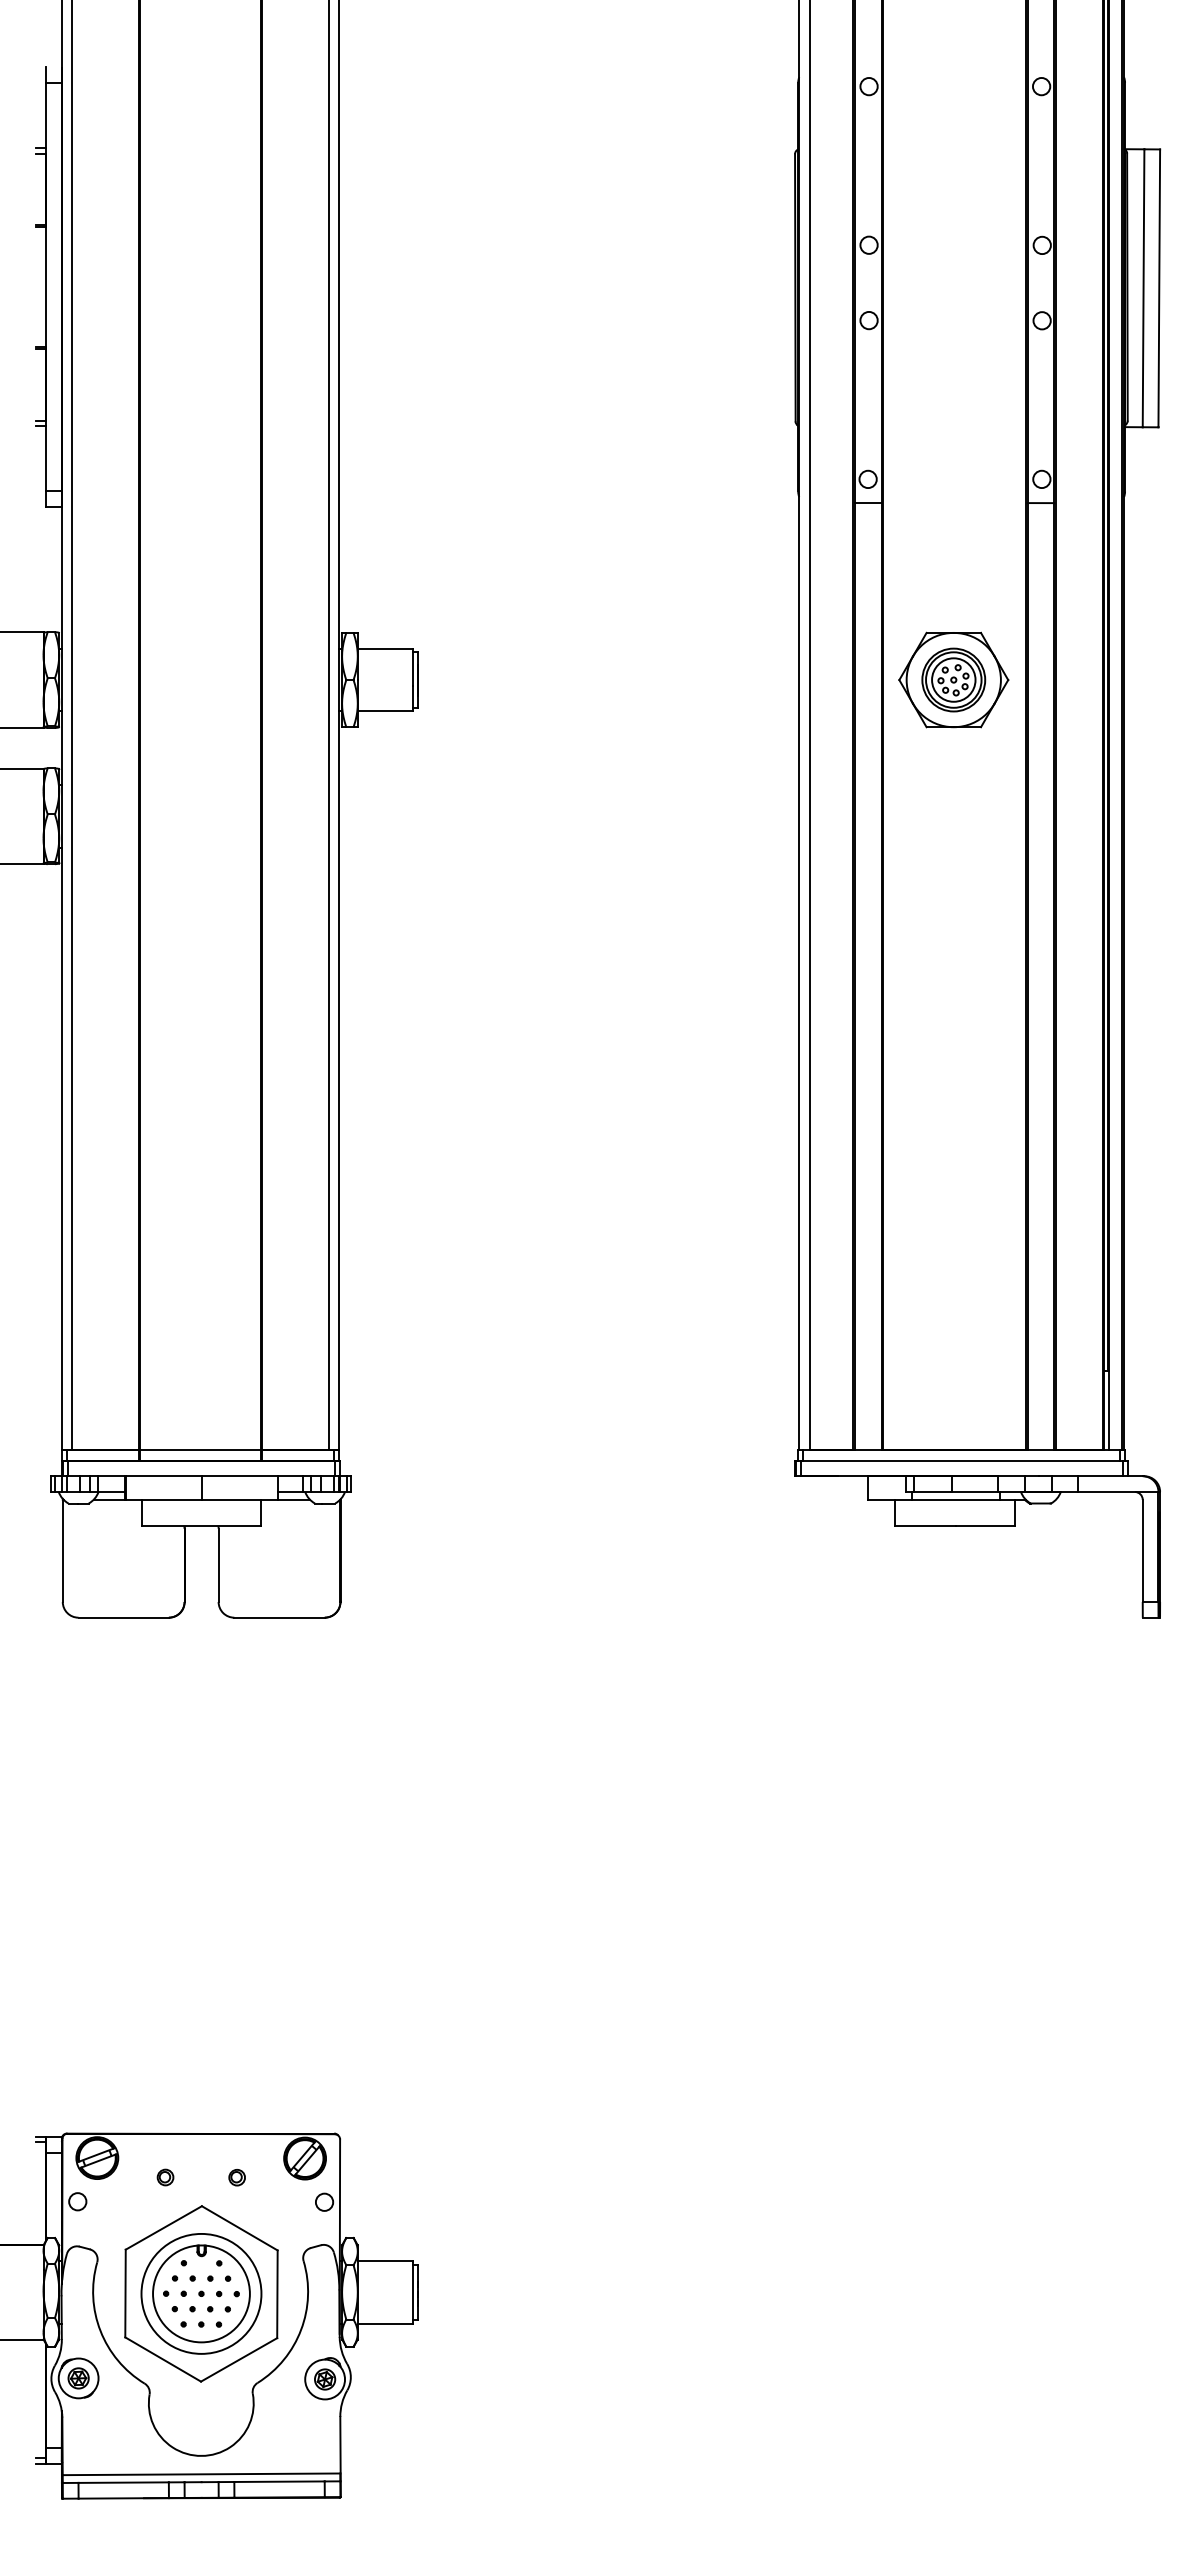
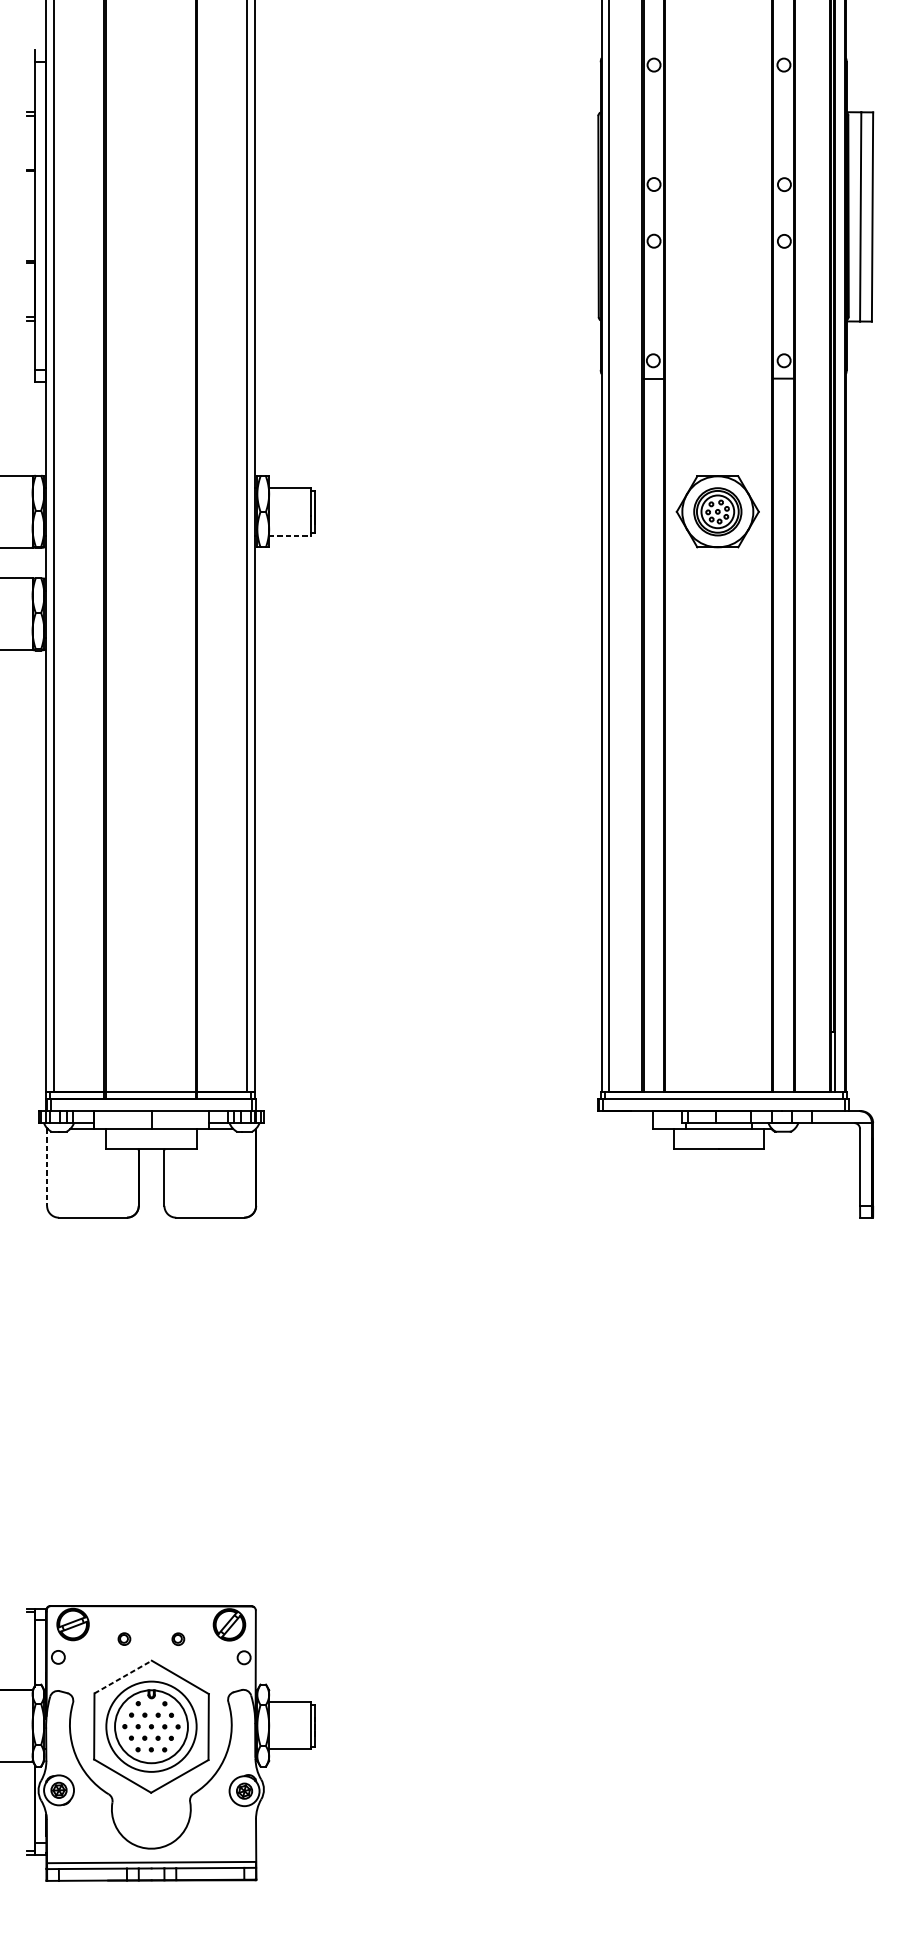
line: (385, 711) -> (290, 535), solid -> dashed
line: (62, 1551) -> (46, 1167), solid -> dashed
line: (163, 2227) -> (122, 1676), solid -> dashed

